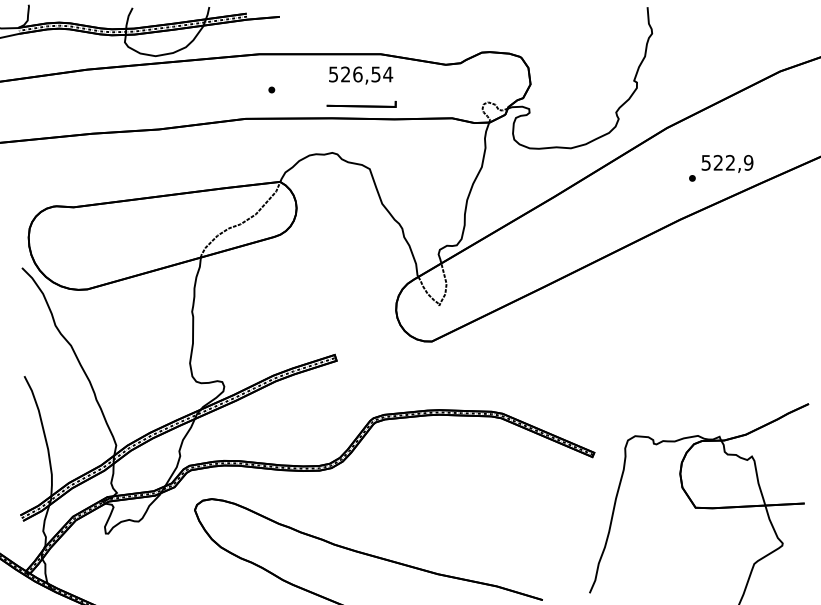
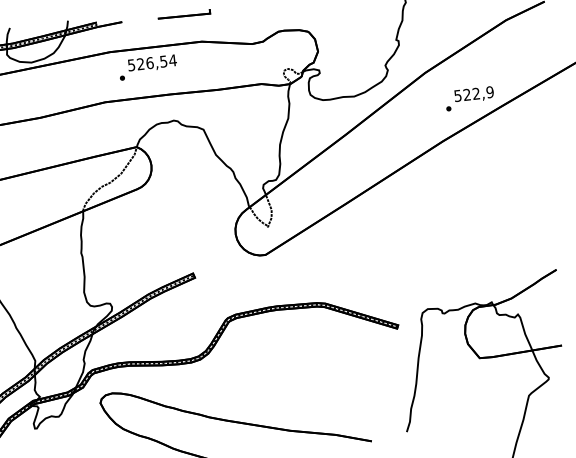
text: (361, 75) -> (152, 63), moved
part: (361, 104) -> (184, 14), moved

